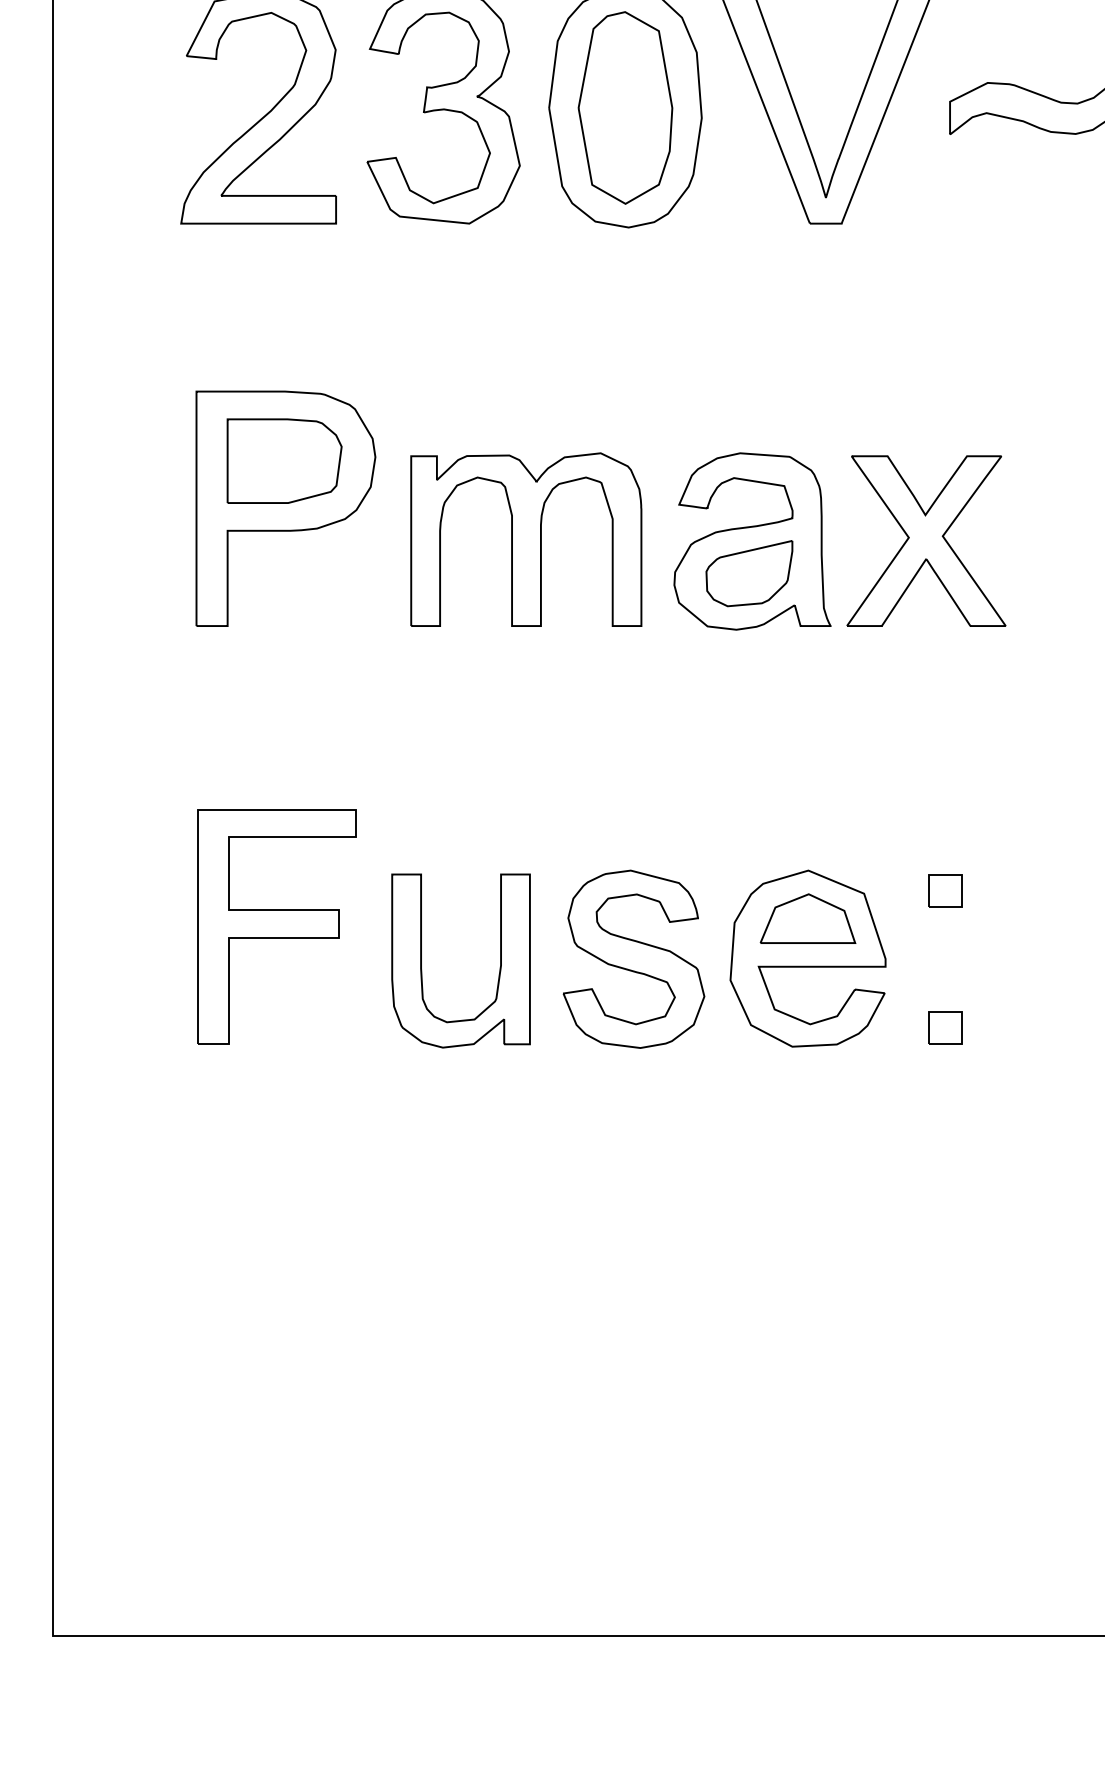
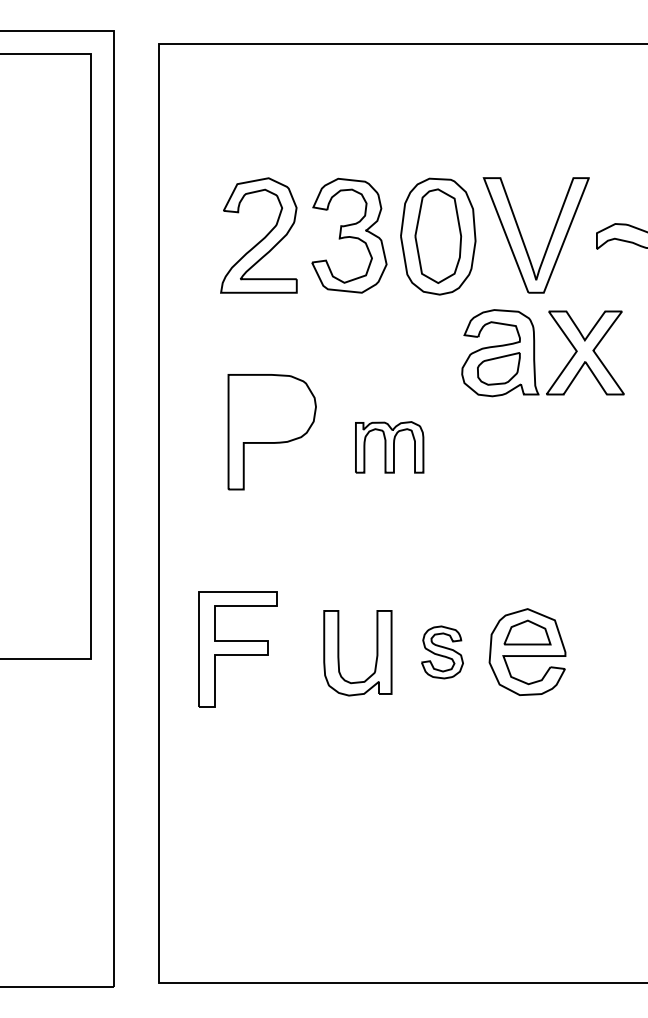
part: (284, 460) -> (271, 408), removed
part: (525, 540) -> (389, 447), size x0.6
part: (824, 542) -> (535, 353), moved
part: (945, 889) -> (594, 618), removed
part: (276, 926) -> (237, 649), moved
part: (634, 959) -> (442, 652), size x0.6
part: (945, 1026) -> (594, 685), removed

